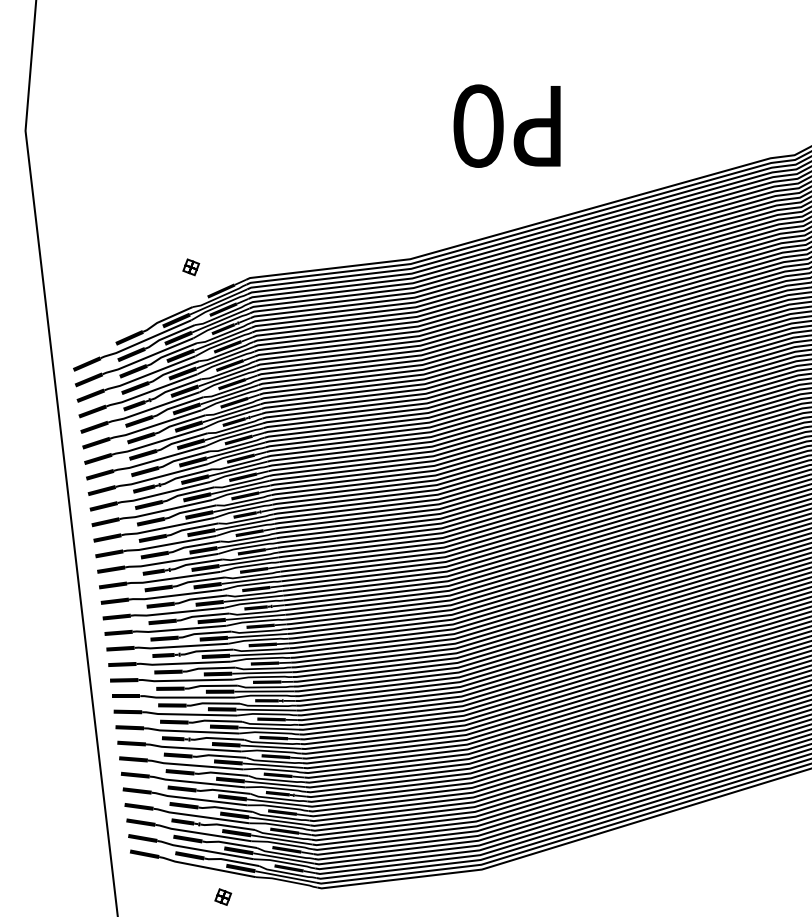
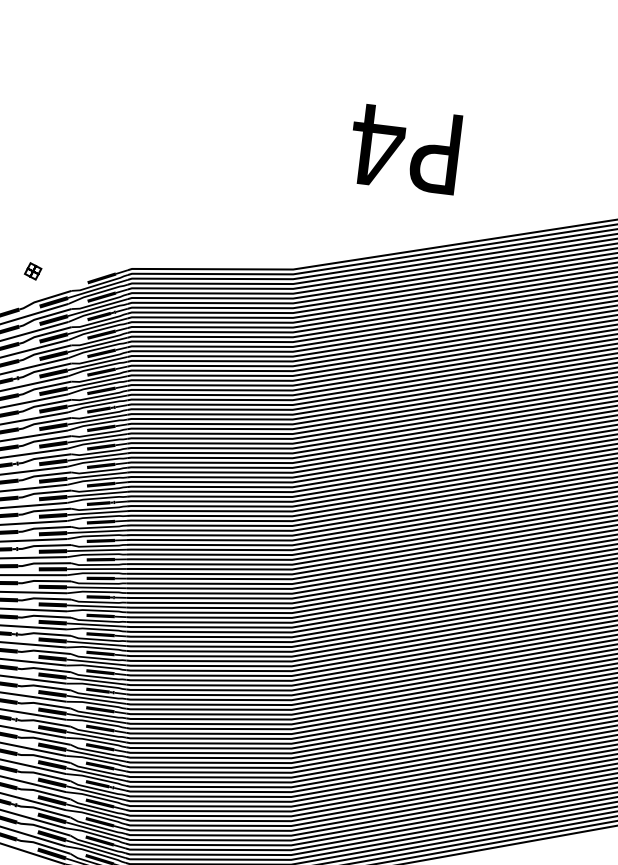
text: (478, 125) -> (377, 144), P0 -> P4
part: (191, 267) -> (33, 271), moved

